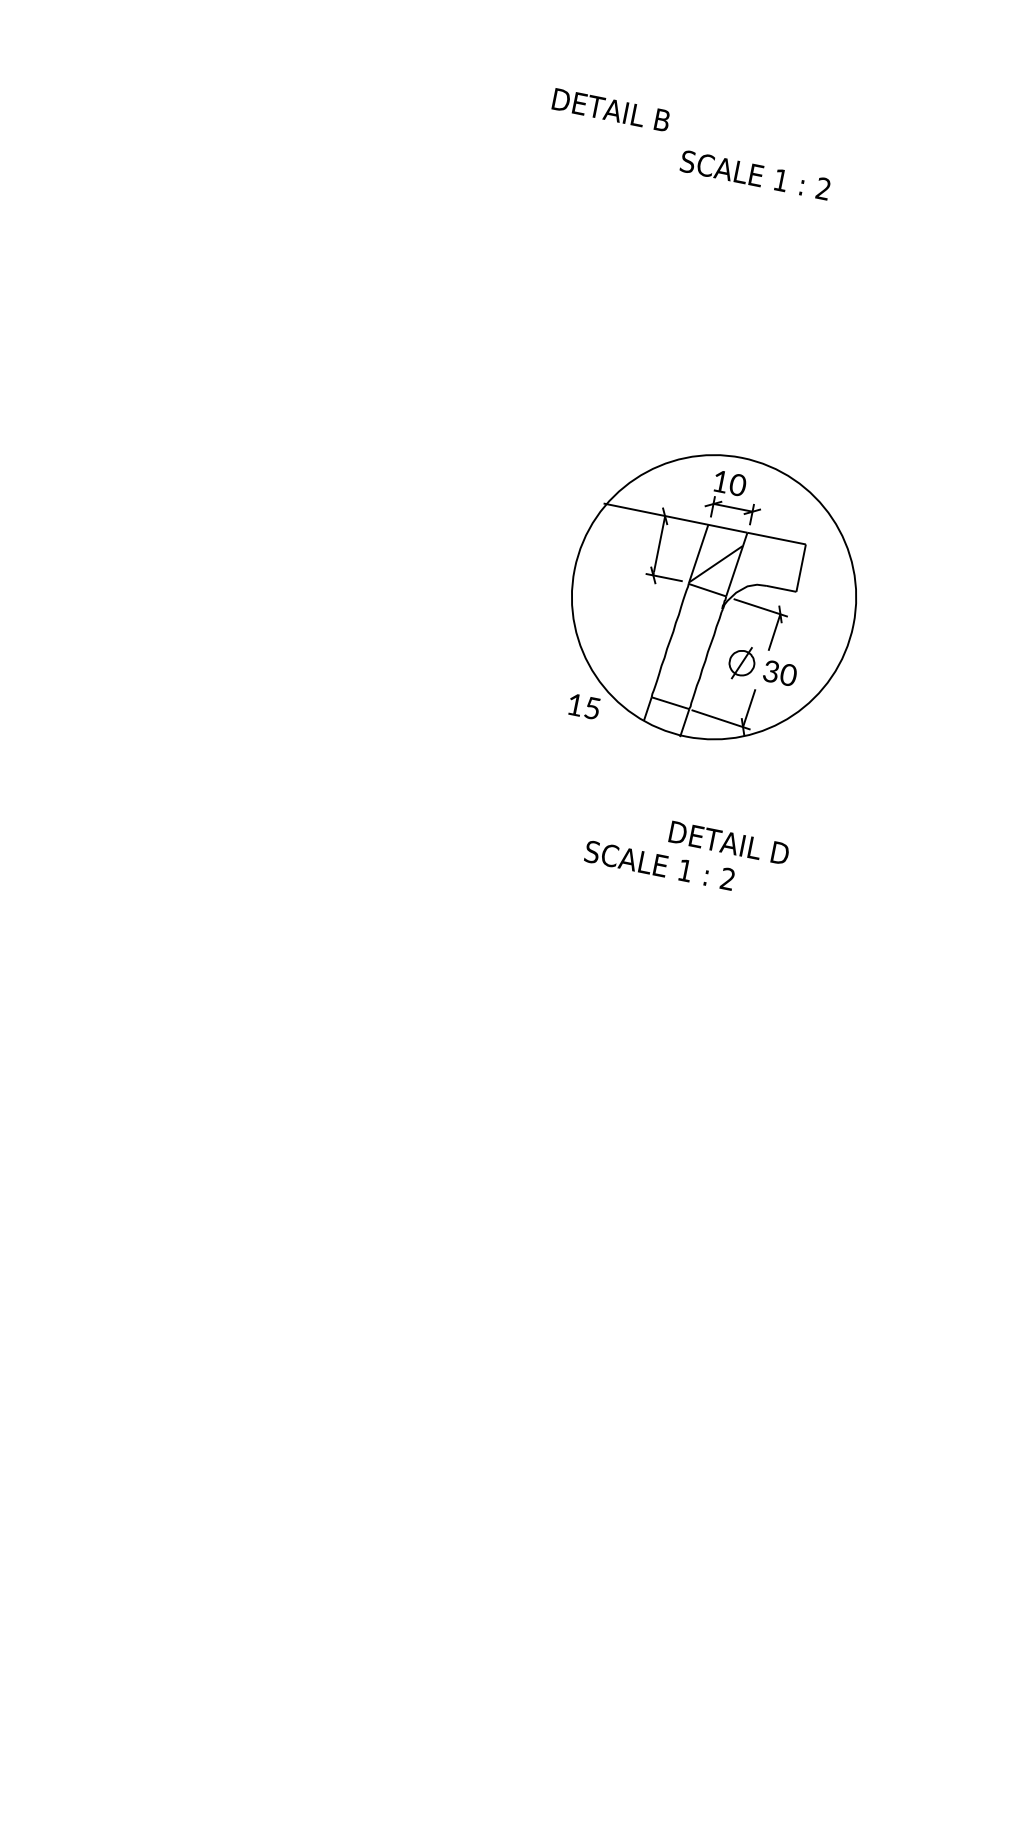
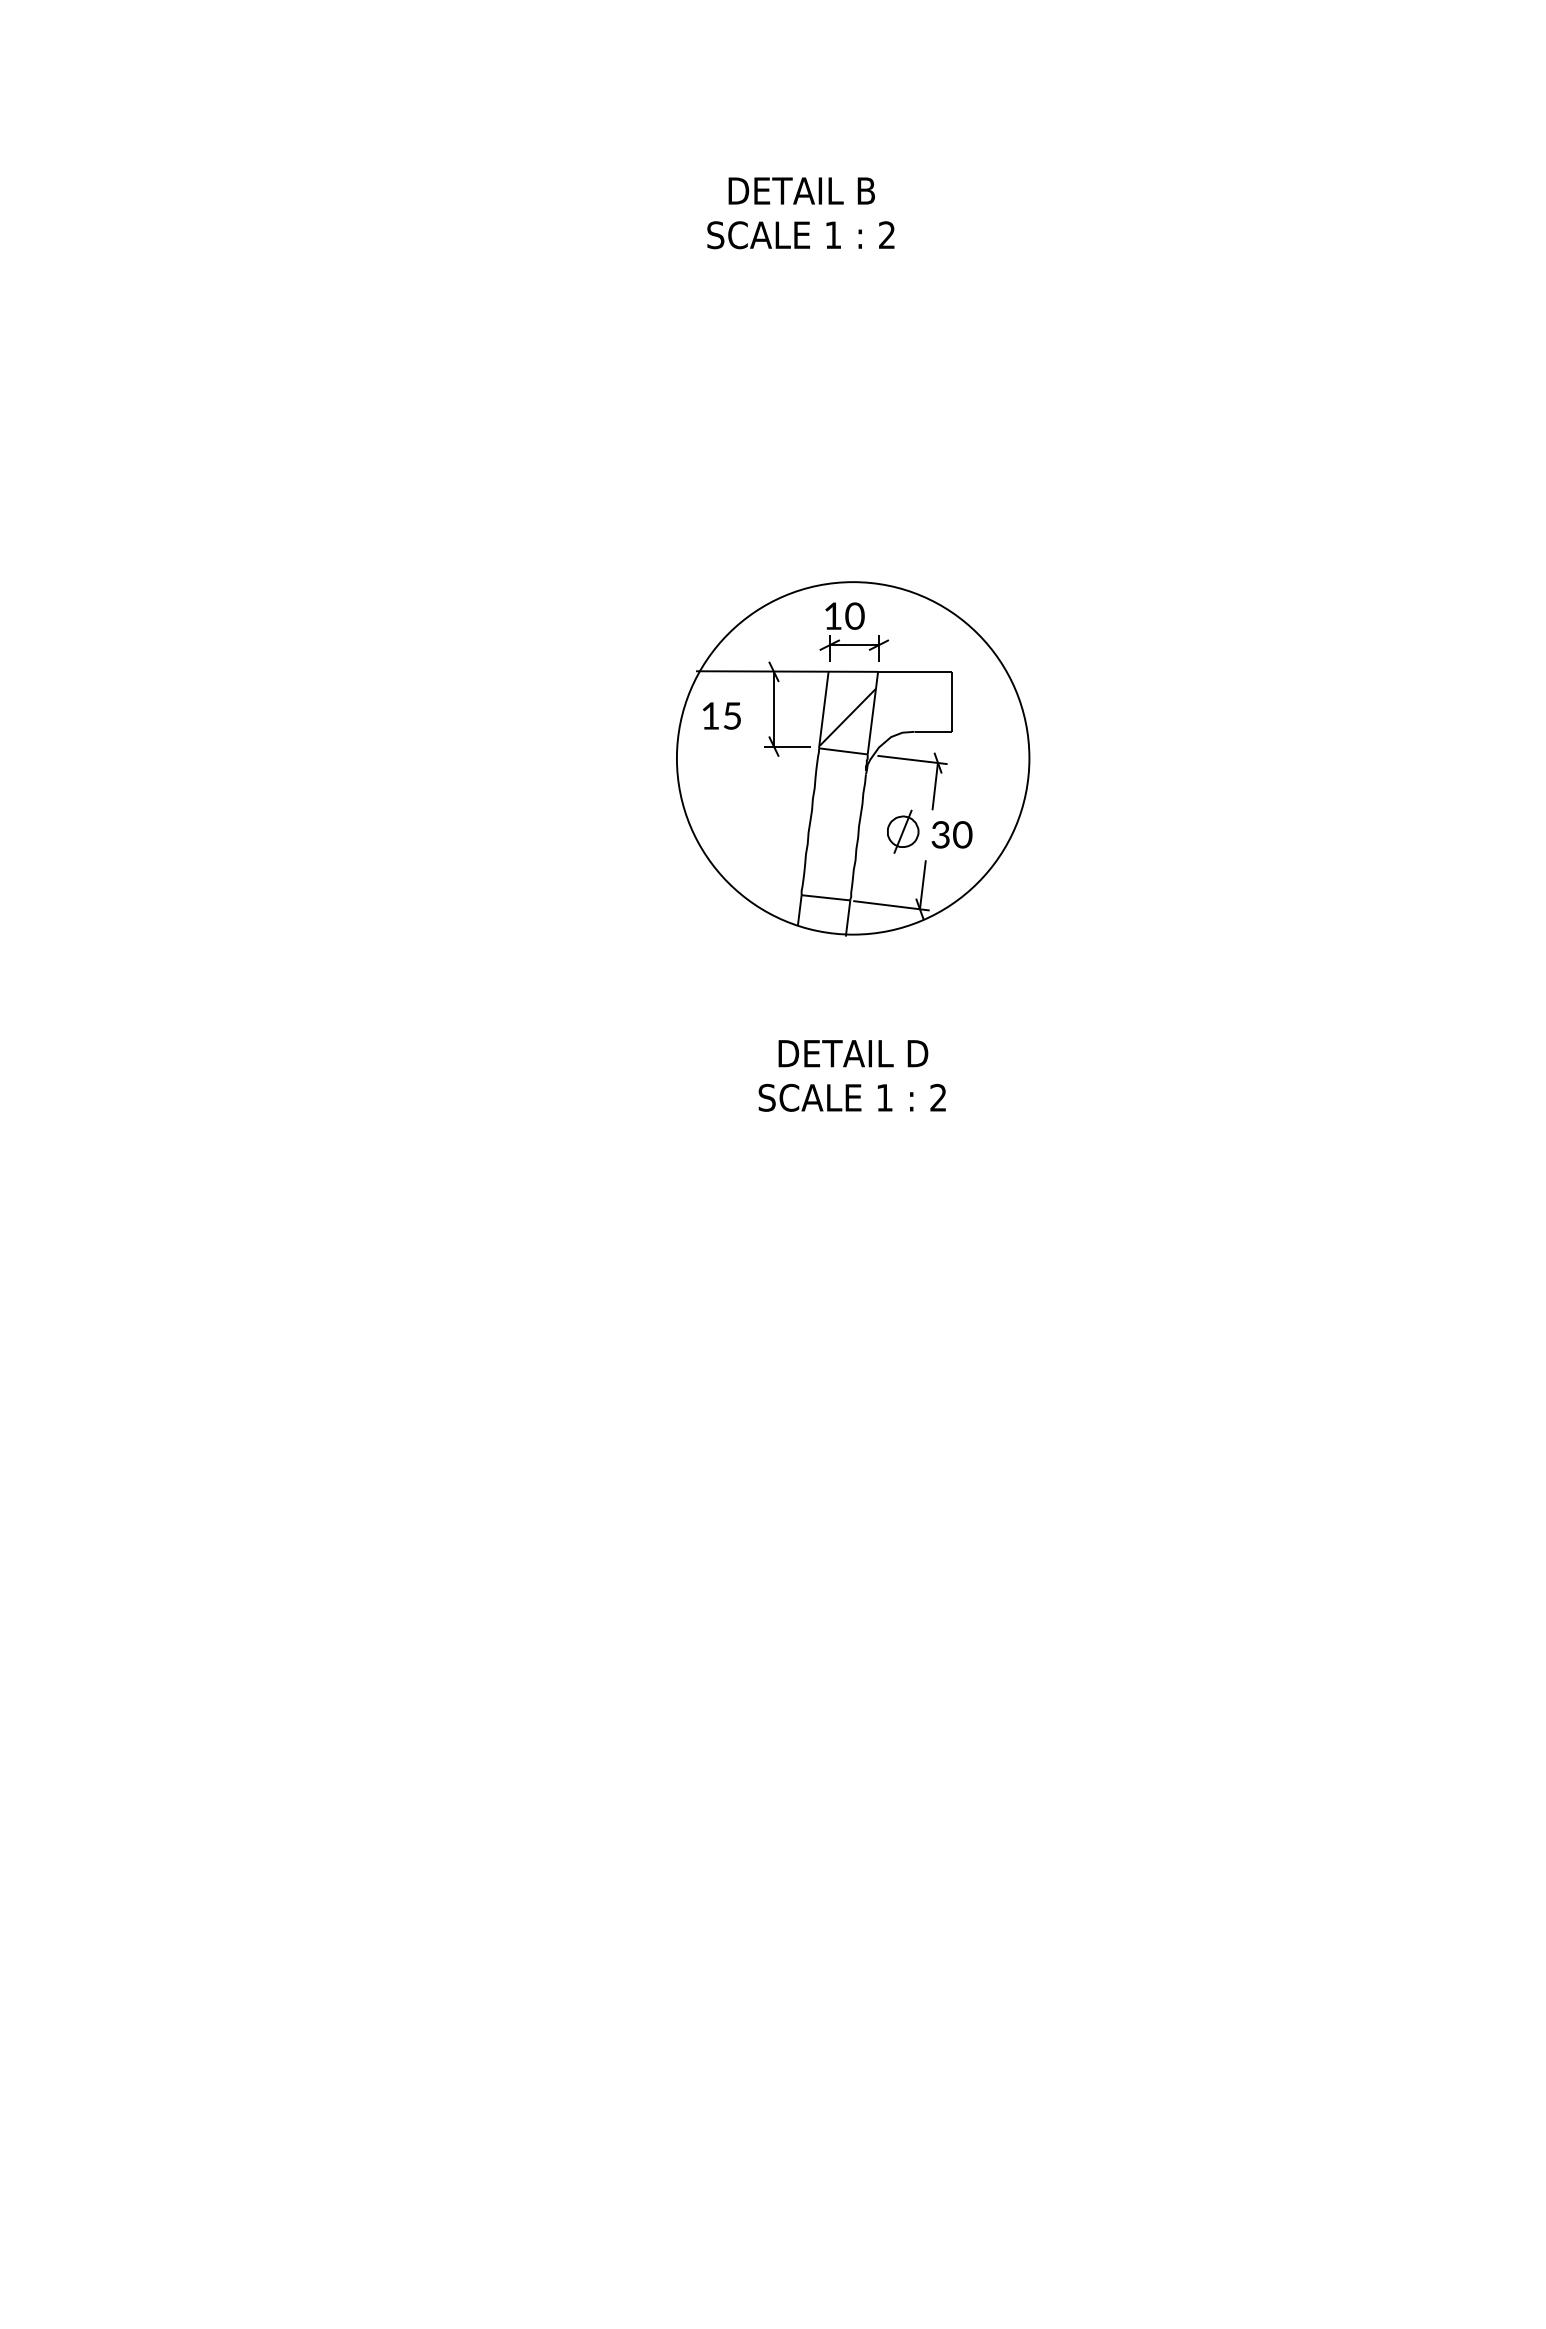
text: (611, 109) -> (801, 190), moved
text: (584, 706) -> (721, 715), moved
text: (729, 842) -> (853, 1053), moved

